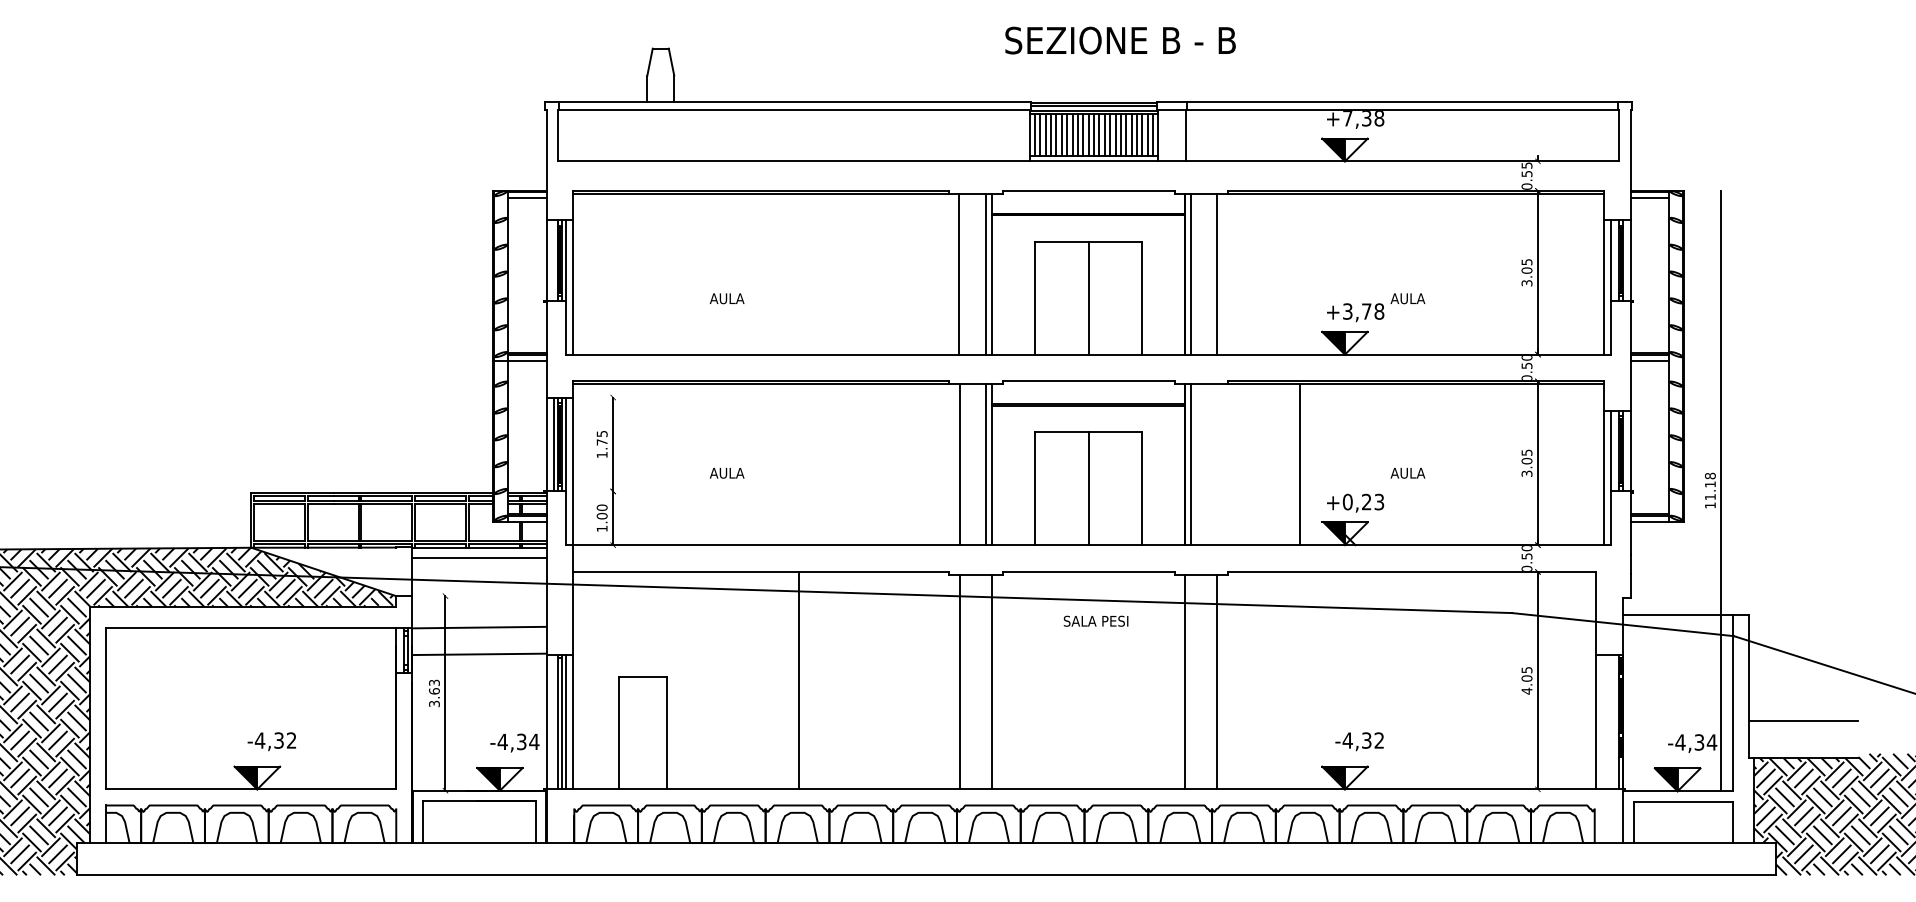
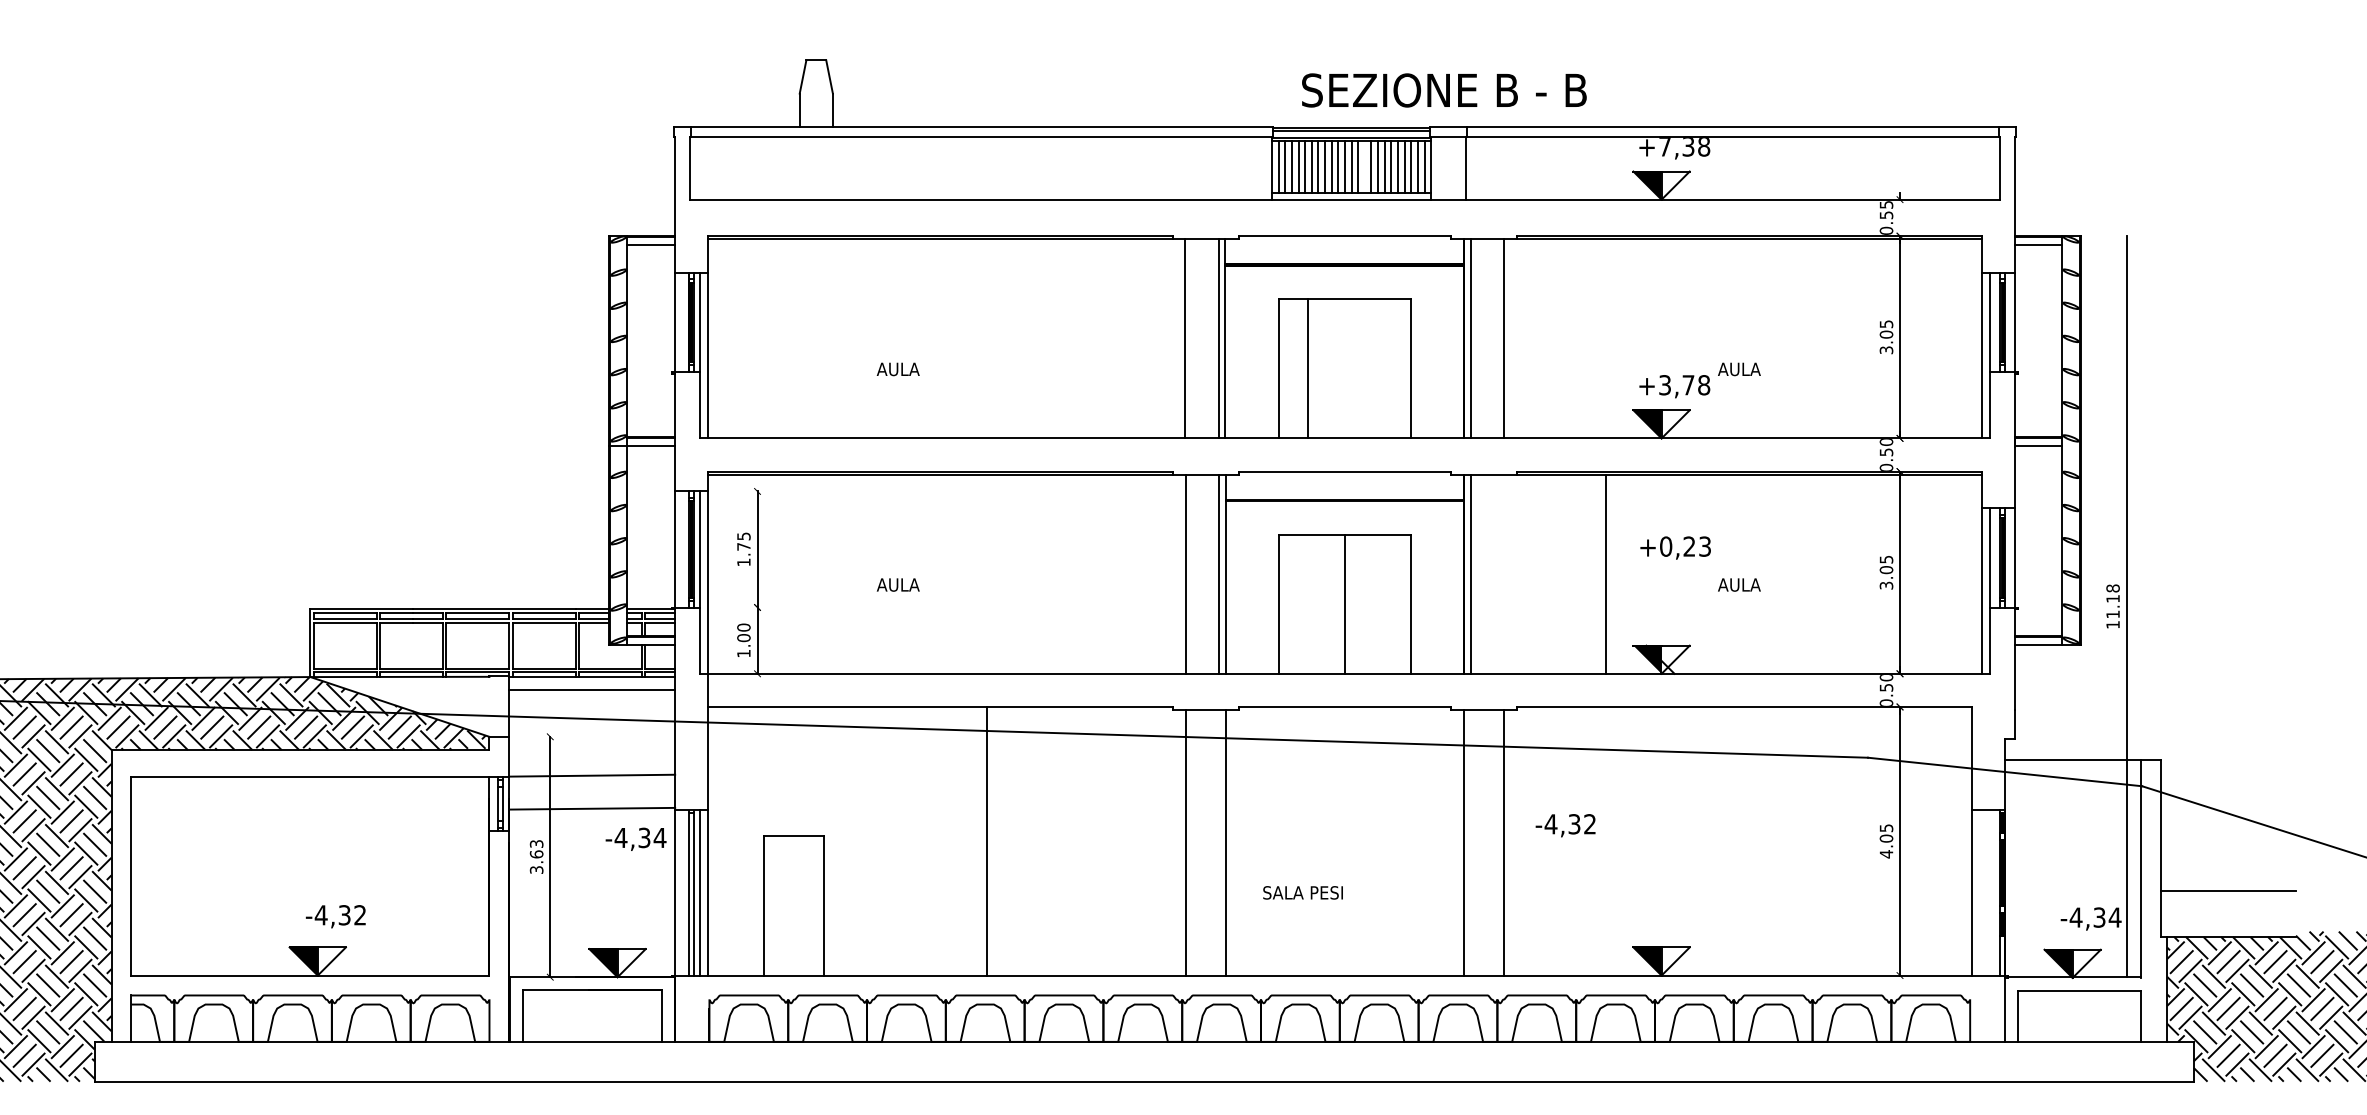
text: (1120, 40) -> (1444, 90), moved
line: (1104, 135) -> (1364, 167), removed
line: (1088, 298) -> (1307, 368), moved
line: (553, 444) -> (683, 549), removed
text: (1355, 502) -> (1675, 547), moved
text: (1095, 620) -> (1302, 892), moved
text: (1359, 741) -> (1565, 825), moved
text: (514, 742) -> (635, 838), moved

